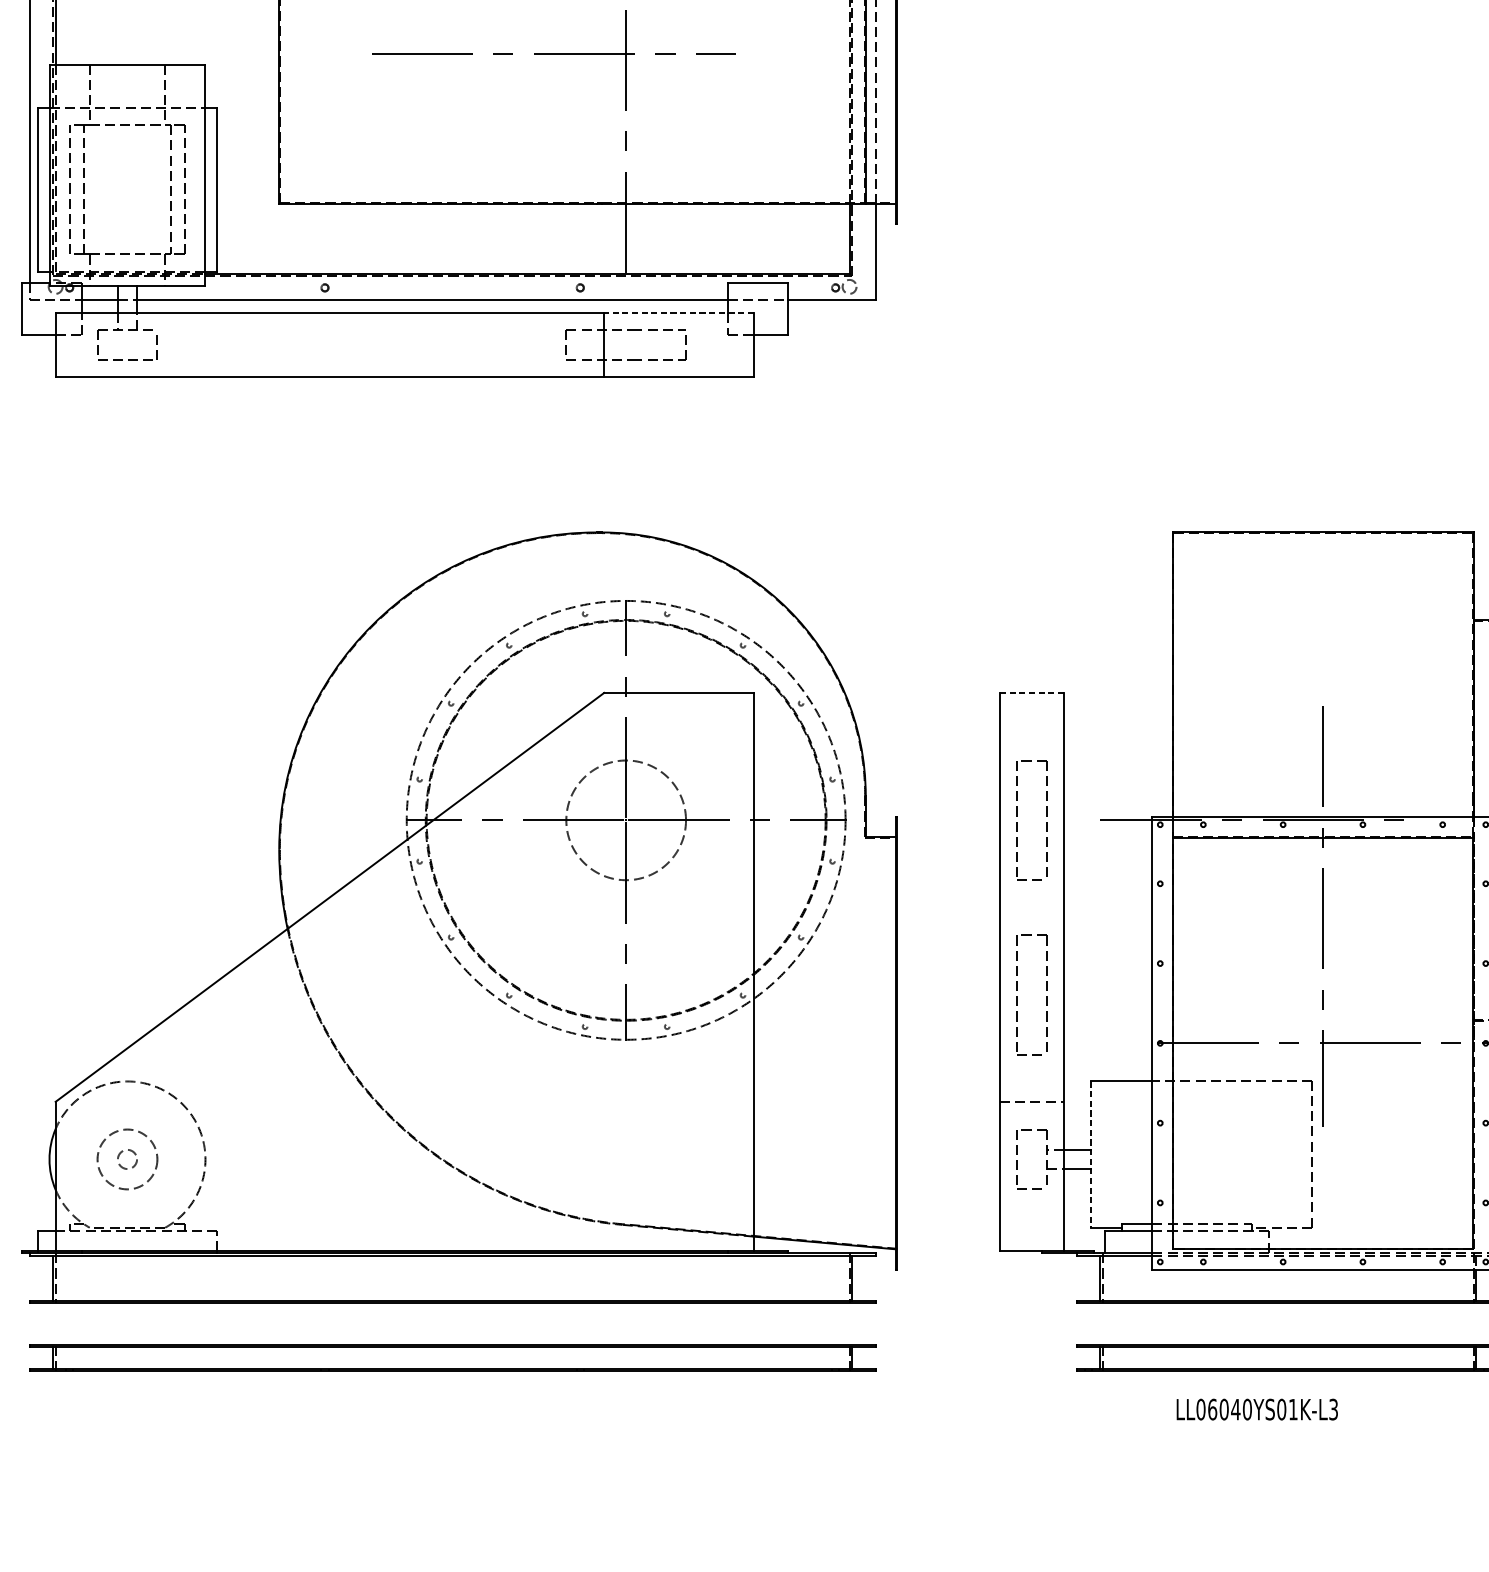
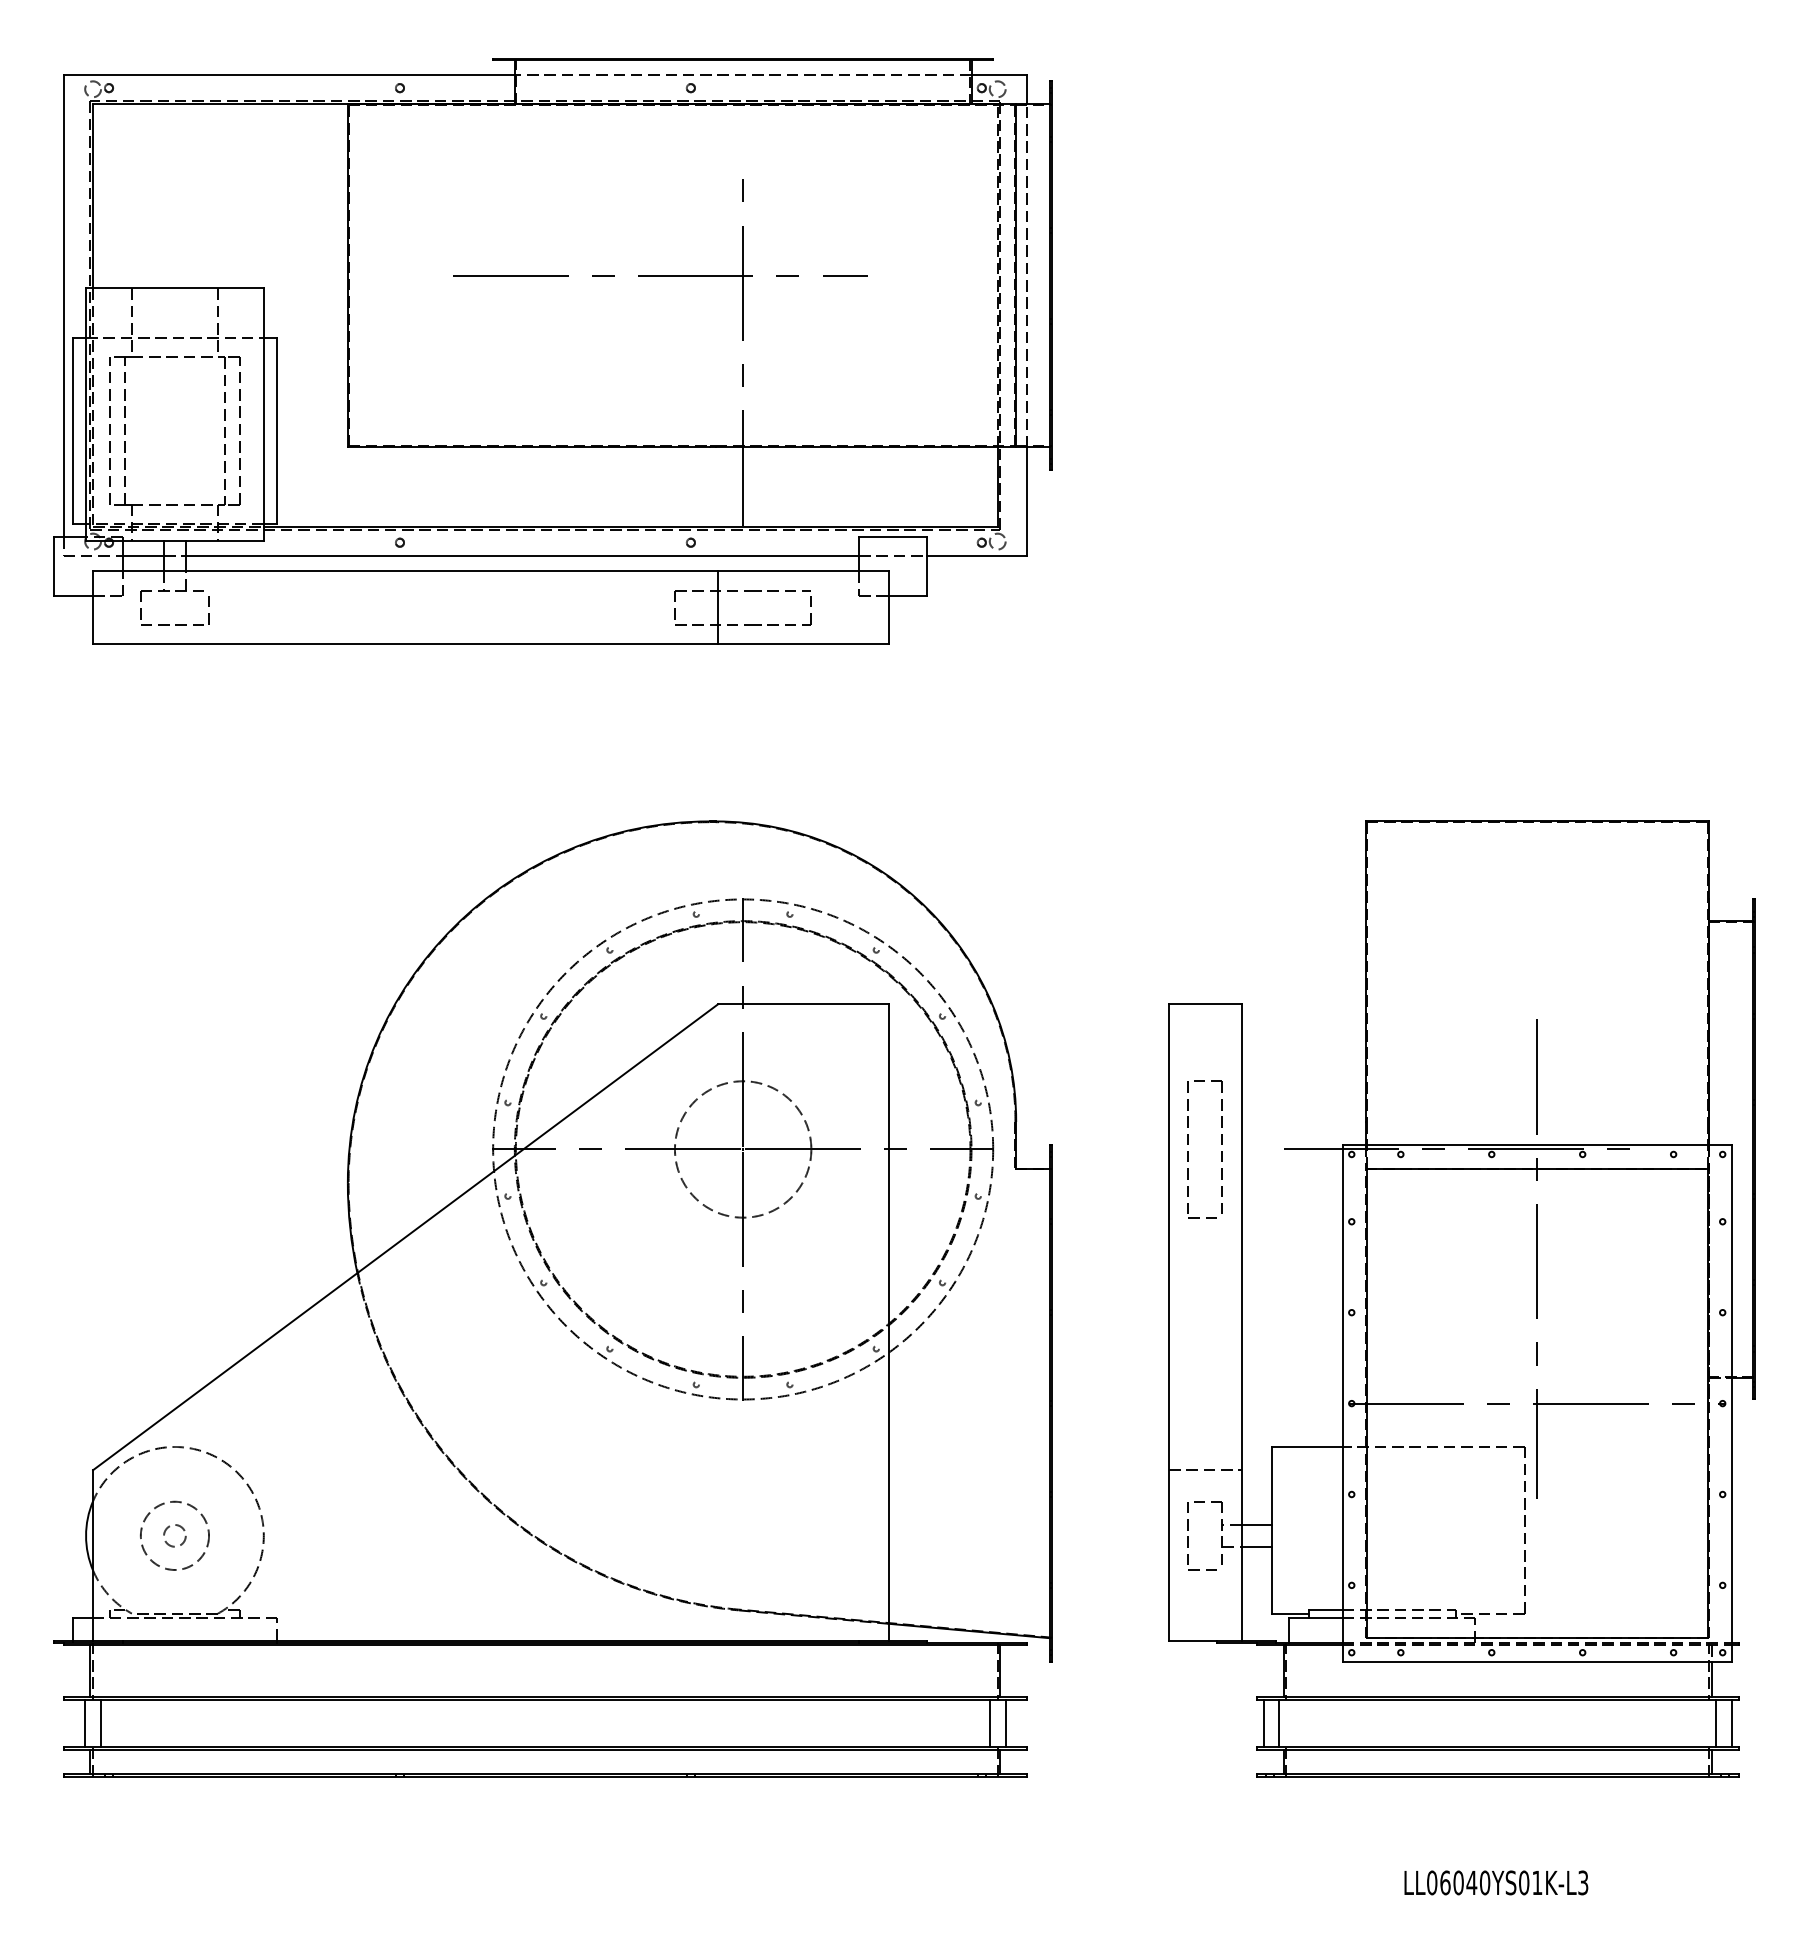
line: (678, 313) -> (802, 571), dashed -> solid
line: (1031, 693) -> (1205, 1004), dashed -> solid
part: (1016, 996) -> (1188, 1350), removed
line: (1090, 1154) -> (1272, 1530), dashed -> solid
line: (49, 1324) -> (85, 1723), added
line: (63, 1324) -> (101, 1723), added
line: (842, 1324) -> (989, 1723), added
line: (856, 1324) -> (1005, 1723), added
line: (1082, 1324) -> (1263, 1723), added
line: (1096, 1324) -> (1279, 1723), added
line: (1479, 1324) -> (1715, 1723), added
text: (1257, 1409) -> (1496, 1882), moved

